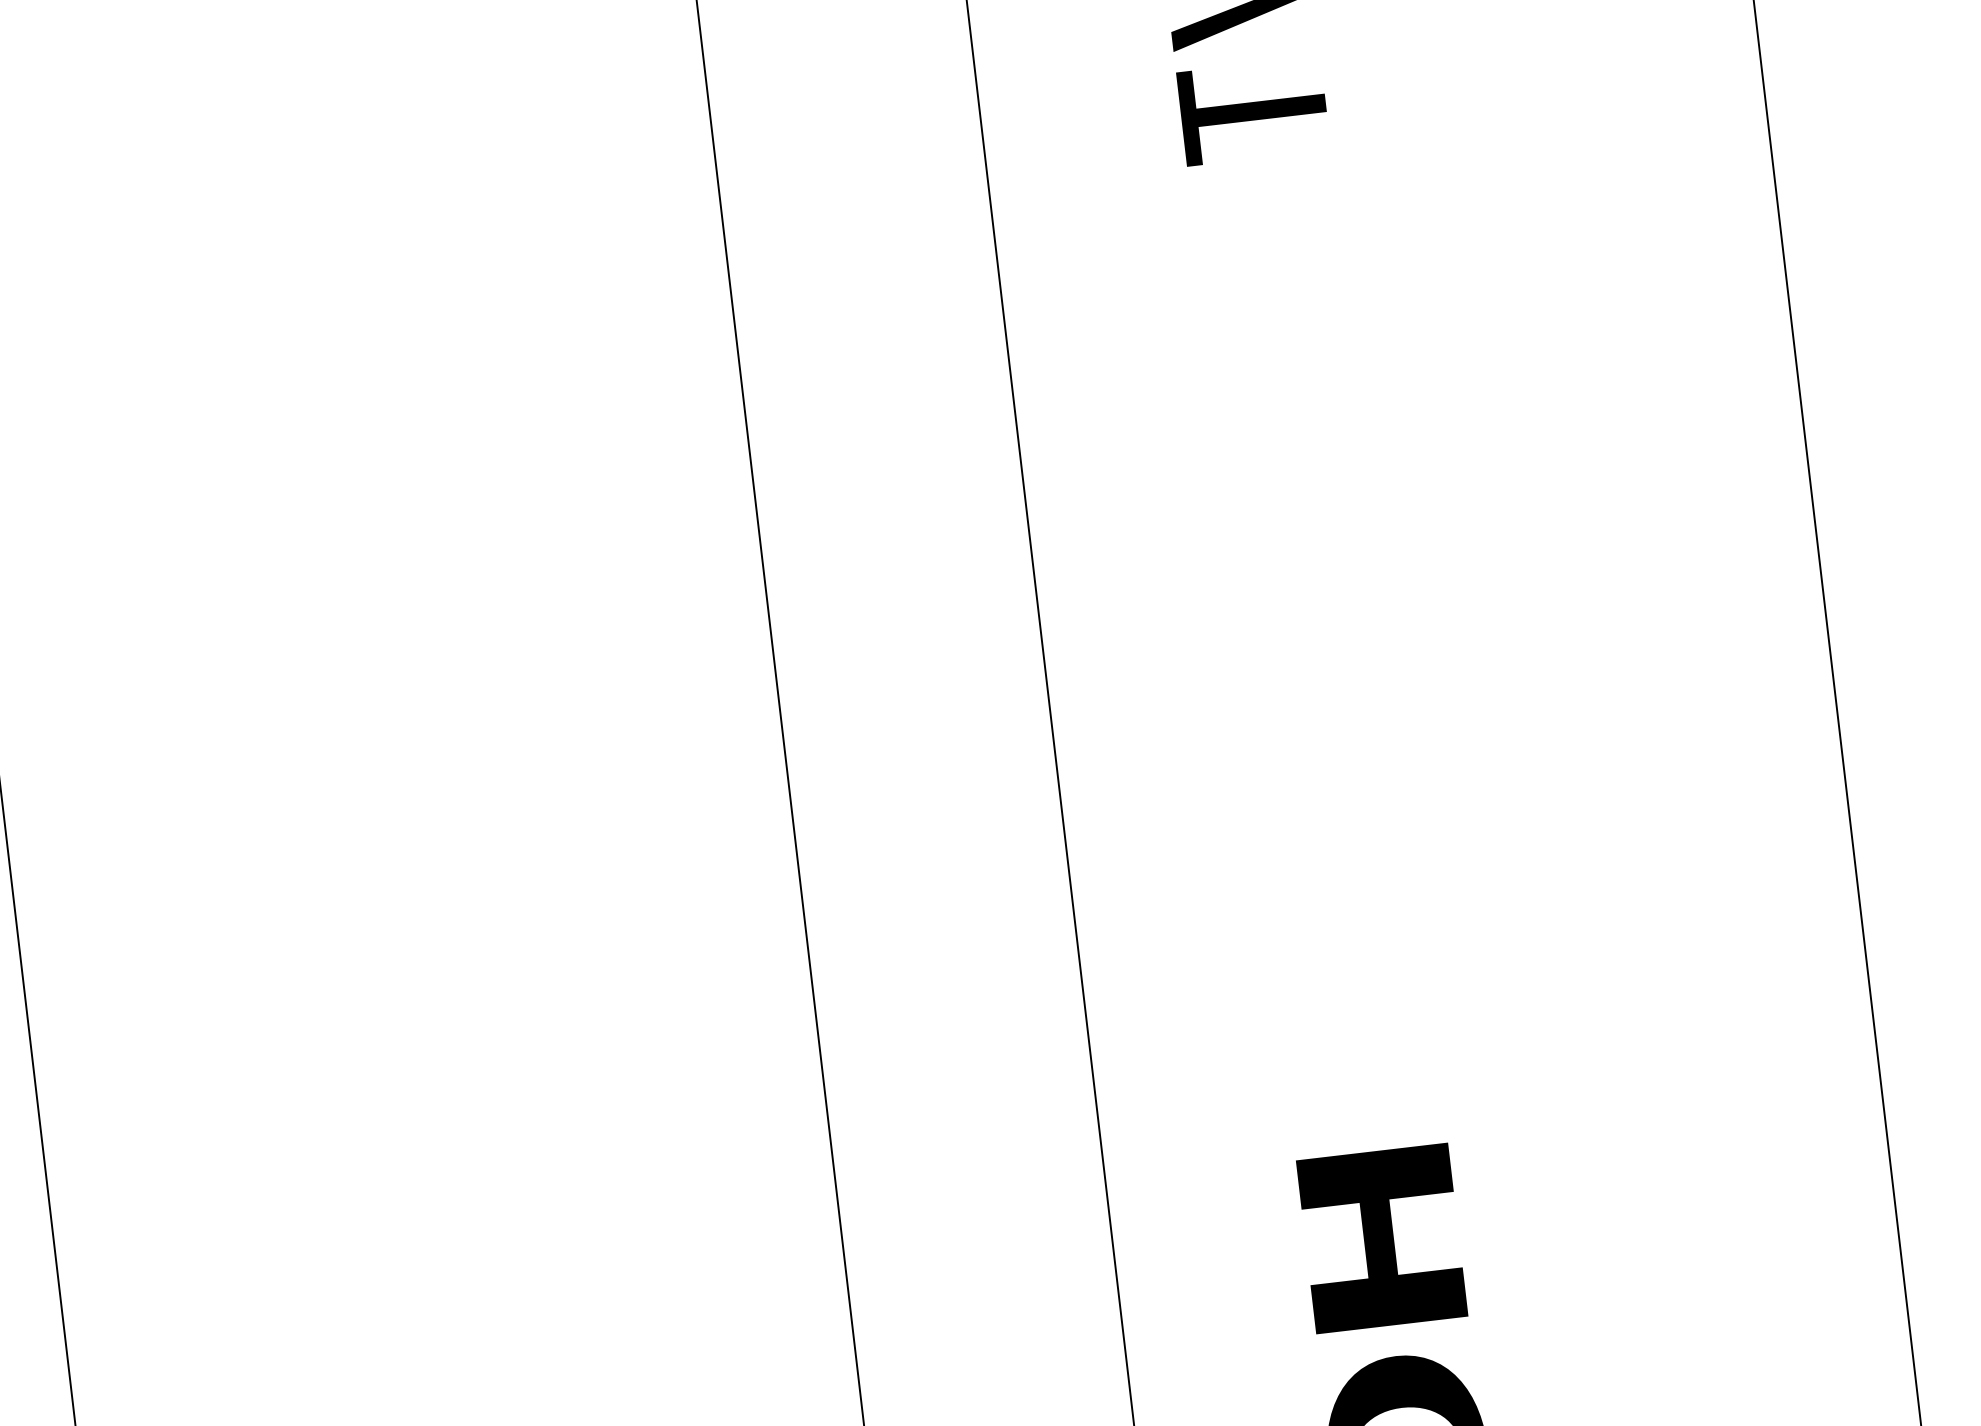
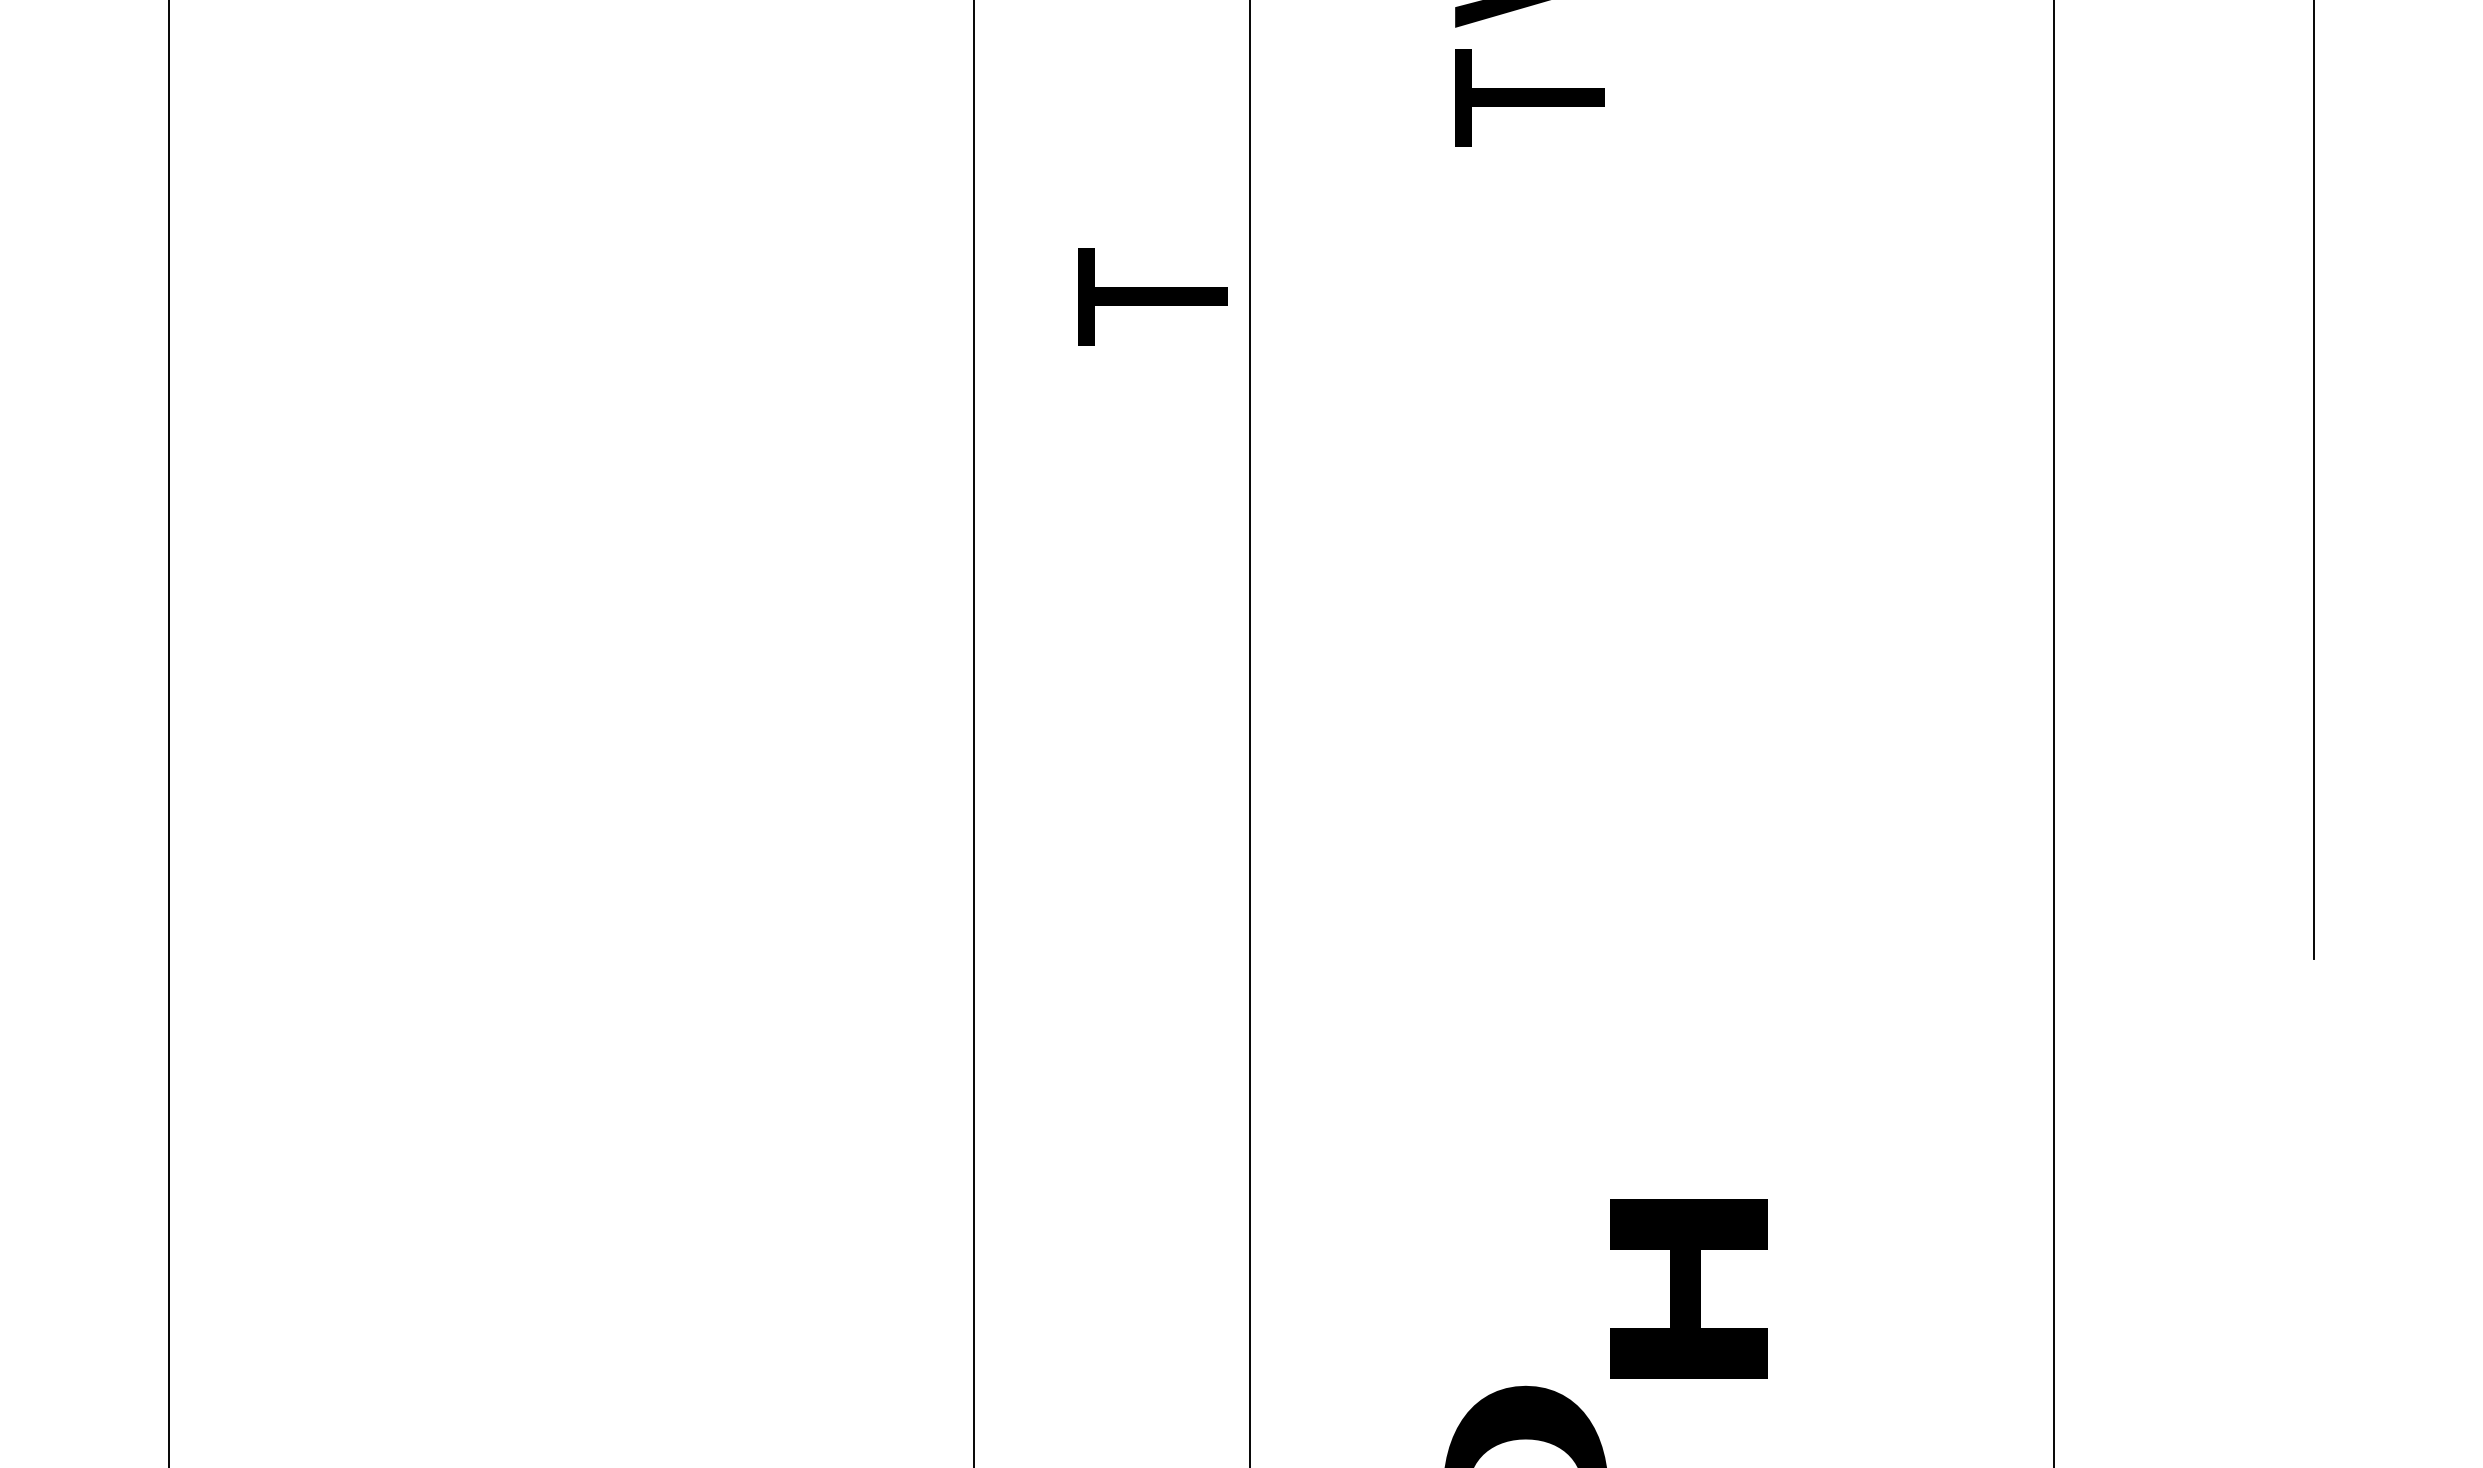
part: (911, 345) -> (1152, 296), added
part: (1381, 1237) -> (1688, 1288), moved

